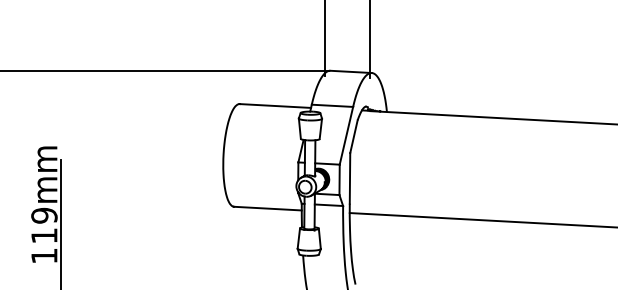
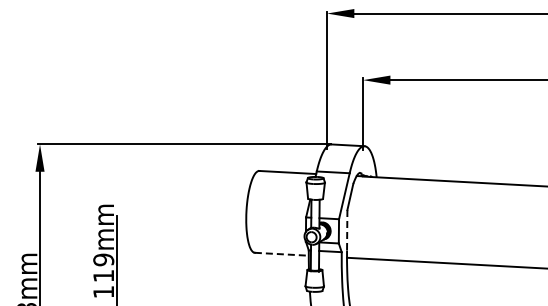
line: (350, 178) -> (347, 230), solid -> dashed
line: (268, 208) -> (282, 254), solid -> dashed

